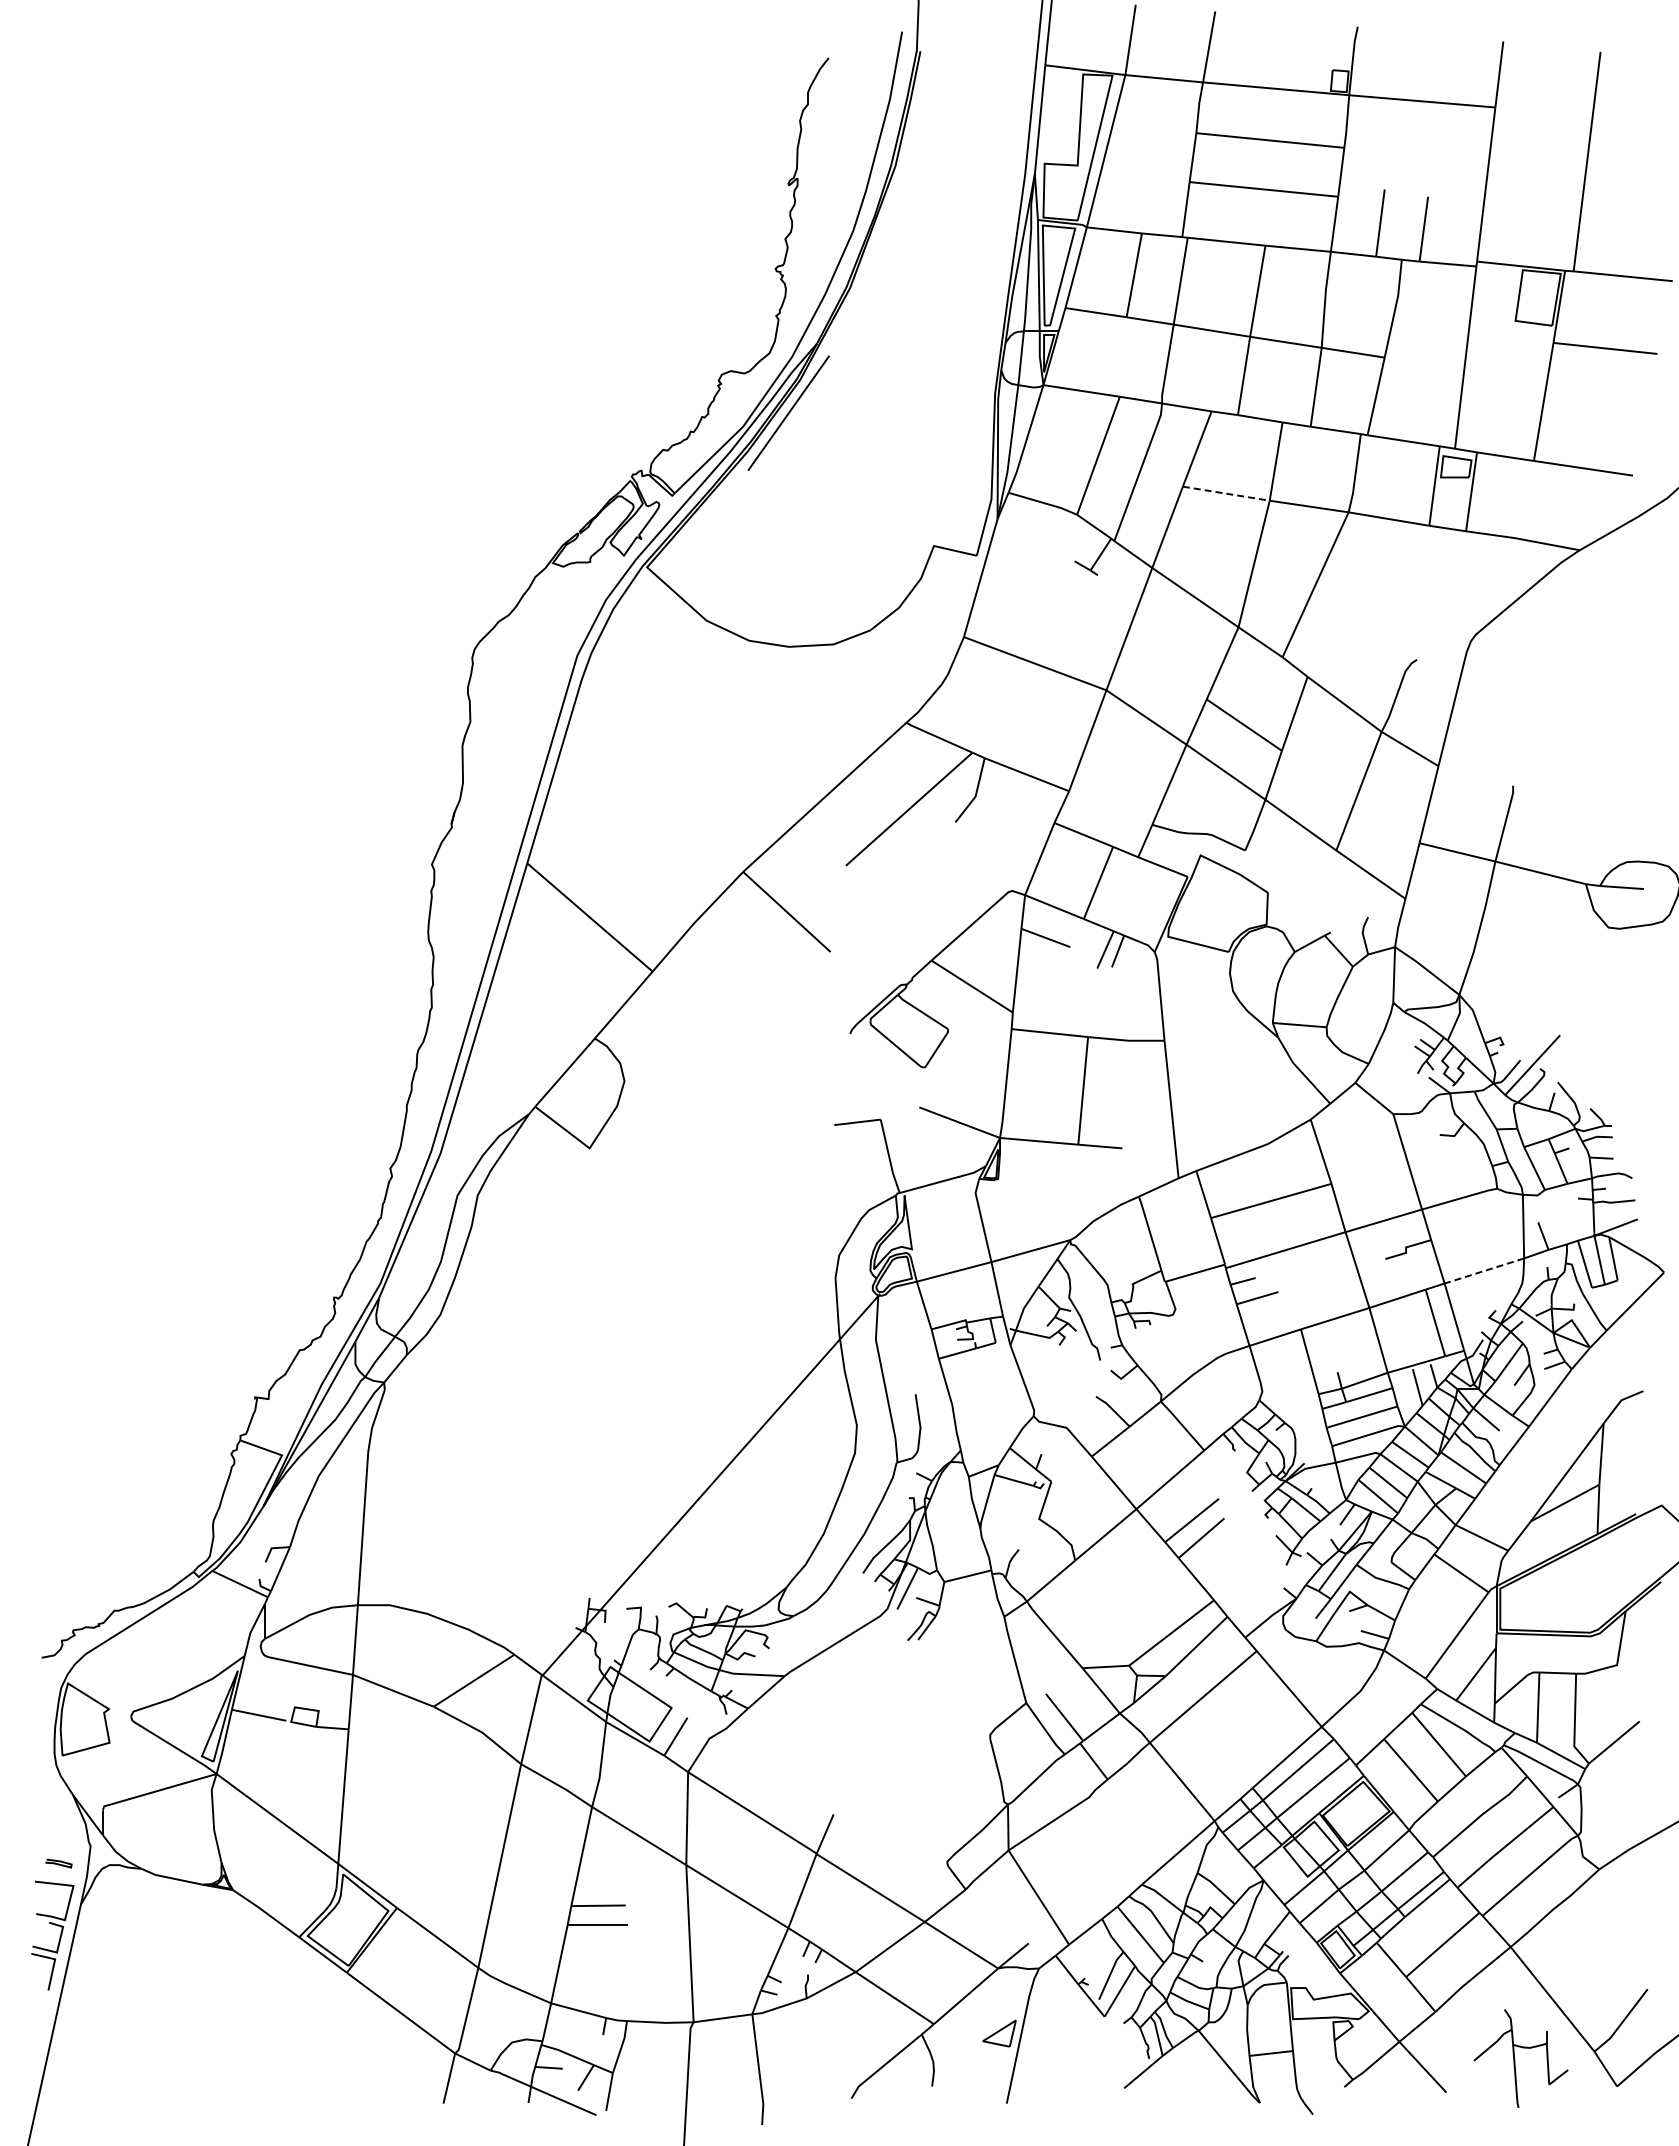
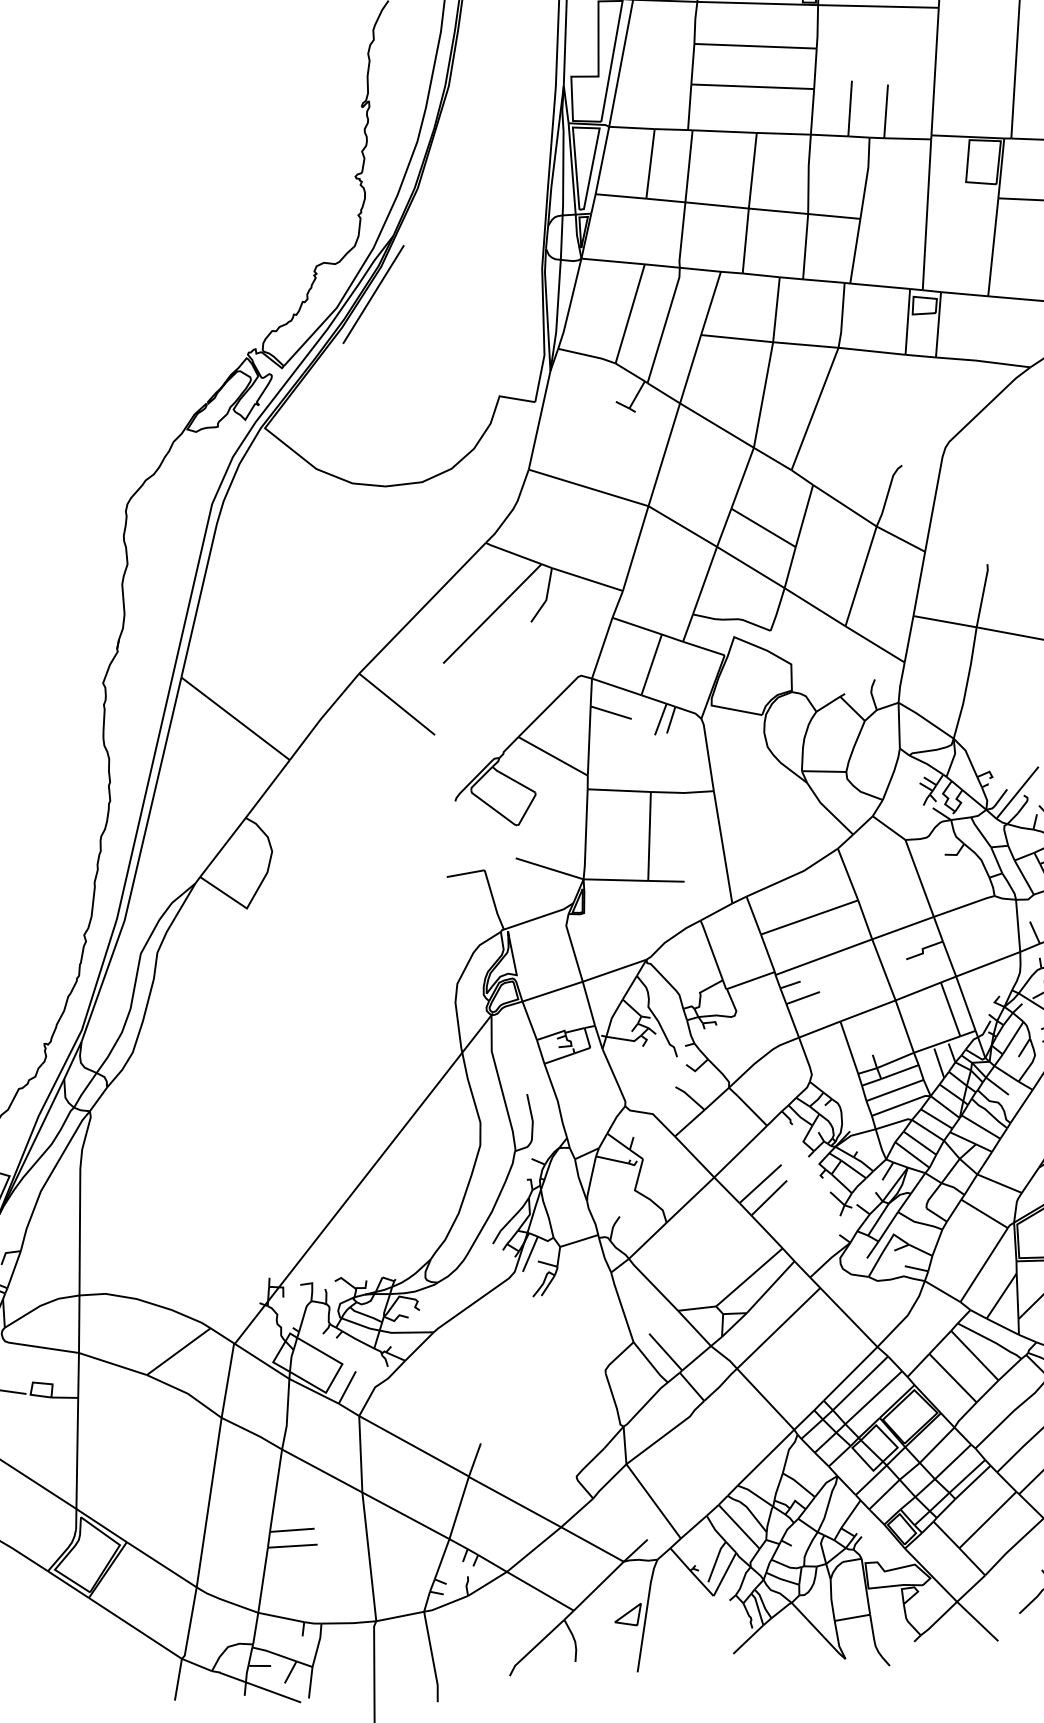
line: (1226, 493) -> (737, 338), dashed -> solid
line: (1484, 1270) -> (988, 963), dashed -> solid

